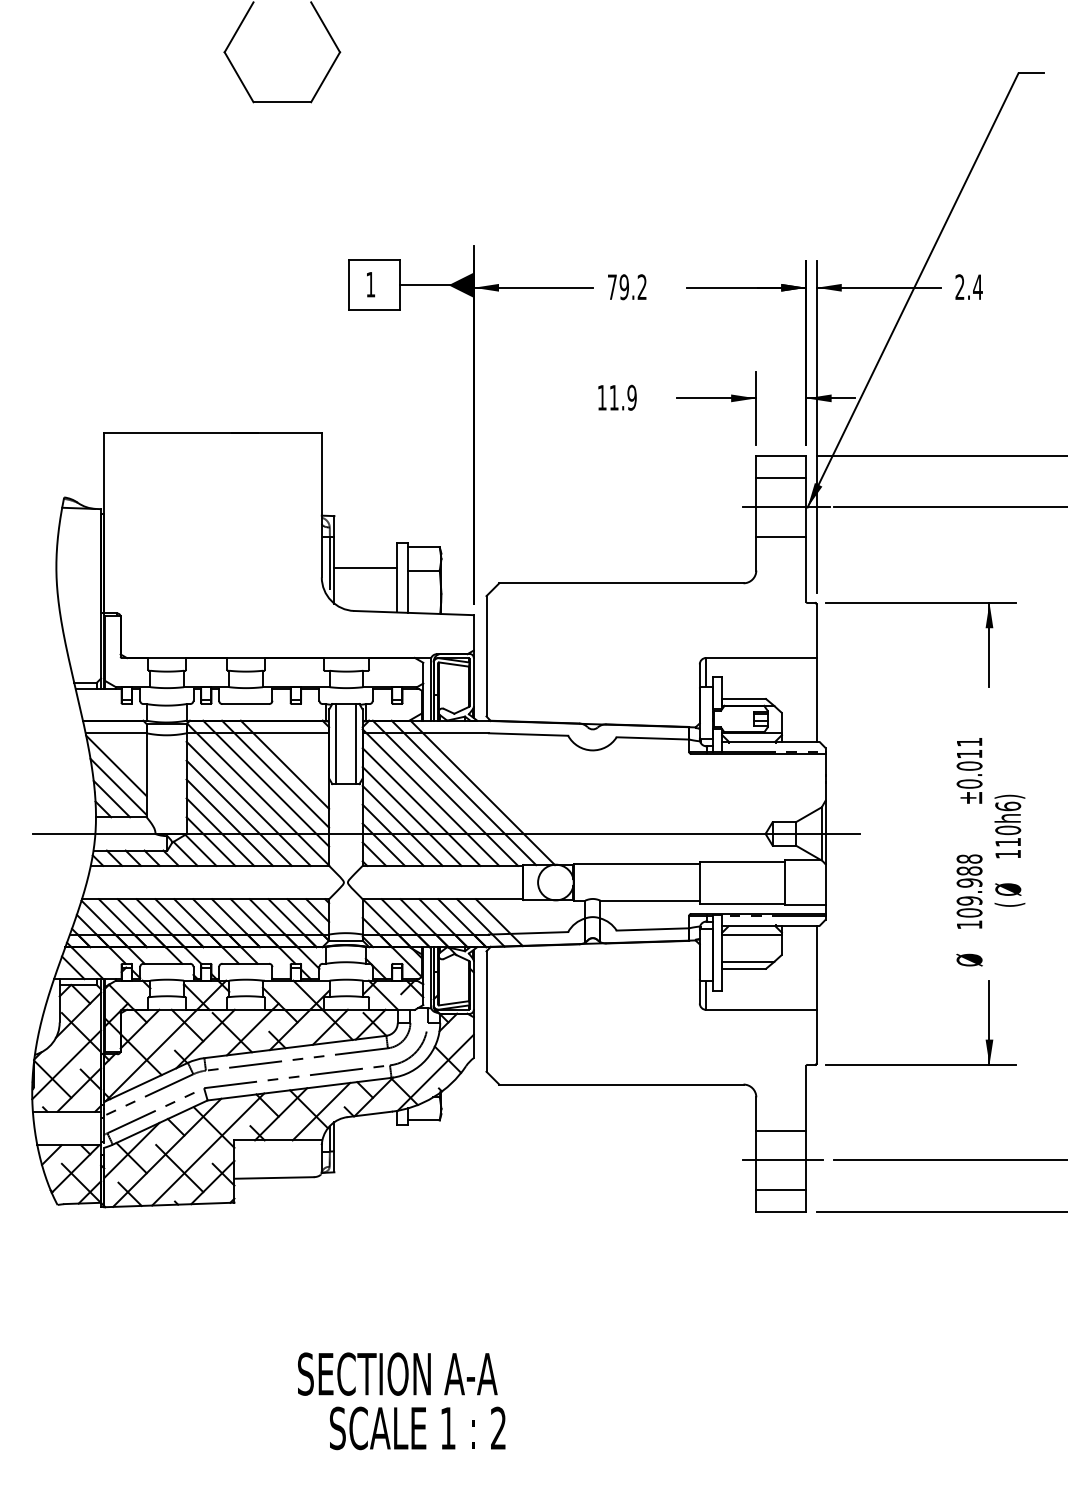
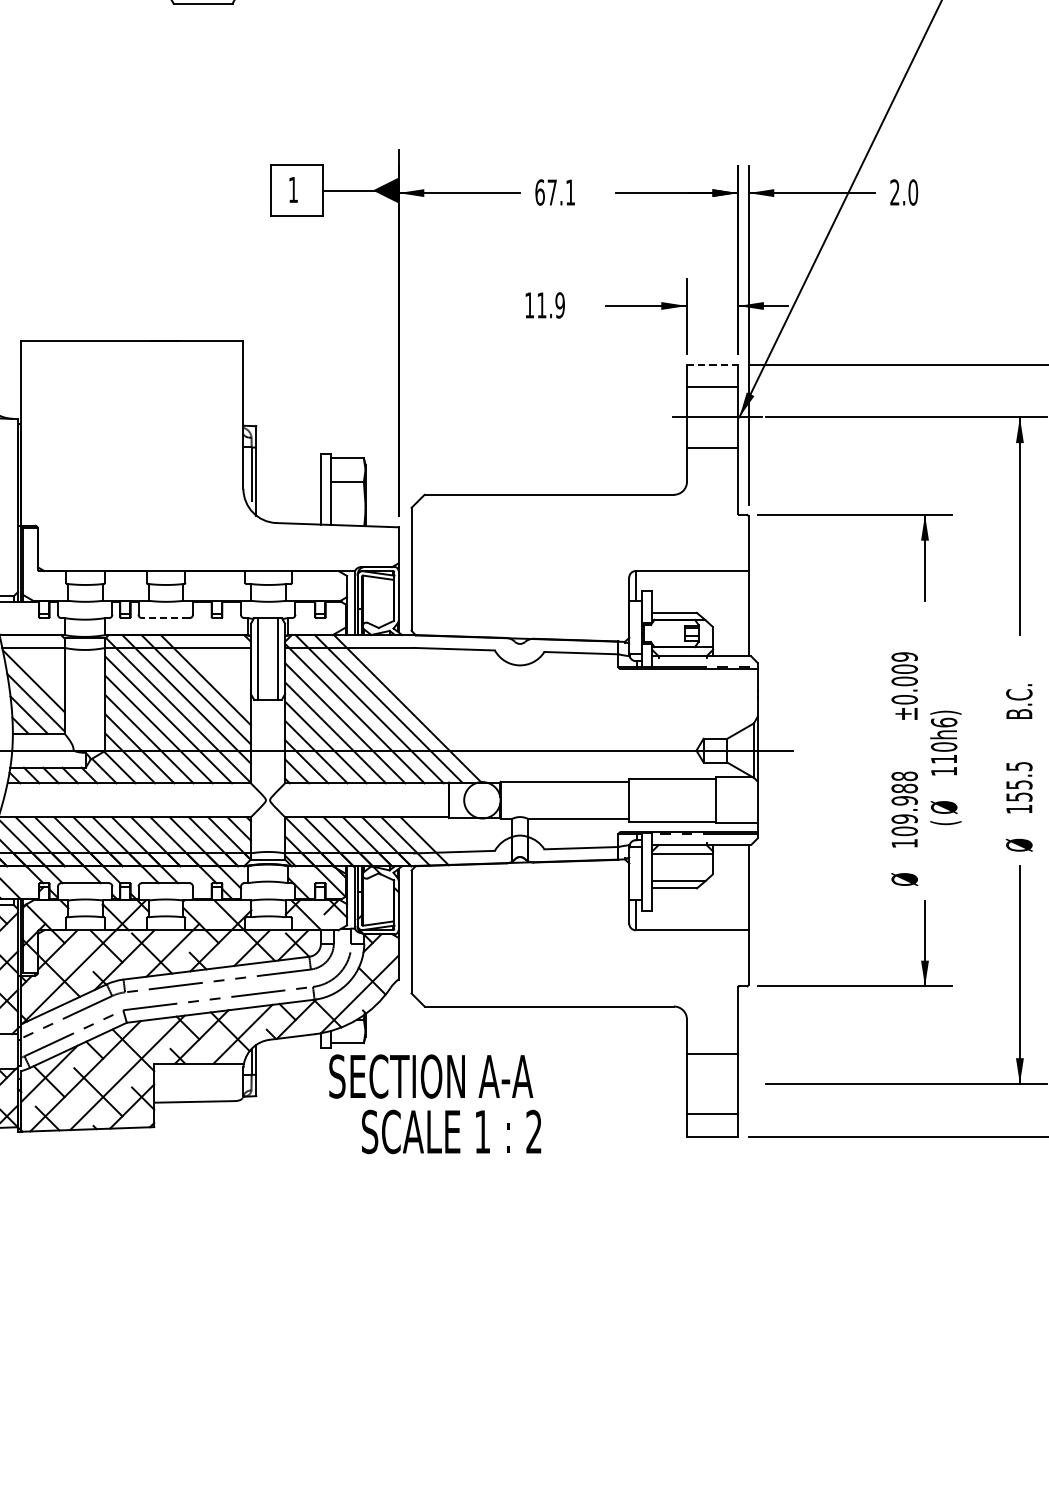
text: (626, 287) -> (554, 192), 79.2 -> 67.1
text: (977, 287) -> (912, 192), 2.4 -> 2.0
line: (781, 455) -> (712, 364), solid -> dashed
line: (365, 568) -> (288, 479), removed
line: (245, 704) -> (165, 618), solid -> dashed
text: (969, 747) -> (904, 662), ±0.011 -> ±0.009
line: (782, 1160) -> (713, 1084), removed
text: (401, 1401) -> (435, 1104), moved

